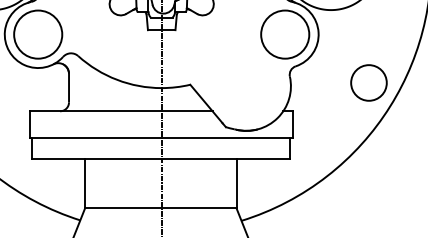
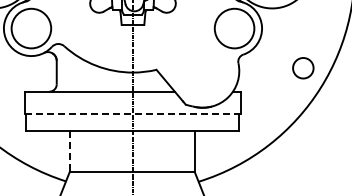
circle: (367, 81) -> (302, 67), size x0.7
line: (162, 137) -> (133, 113), solid -> dashed
line: (84, 184) -> (69, 151), solid -> dashed

